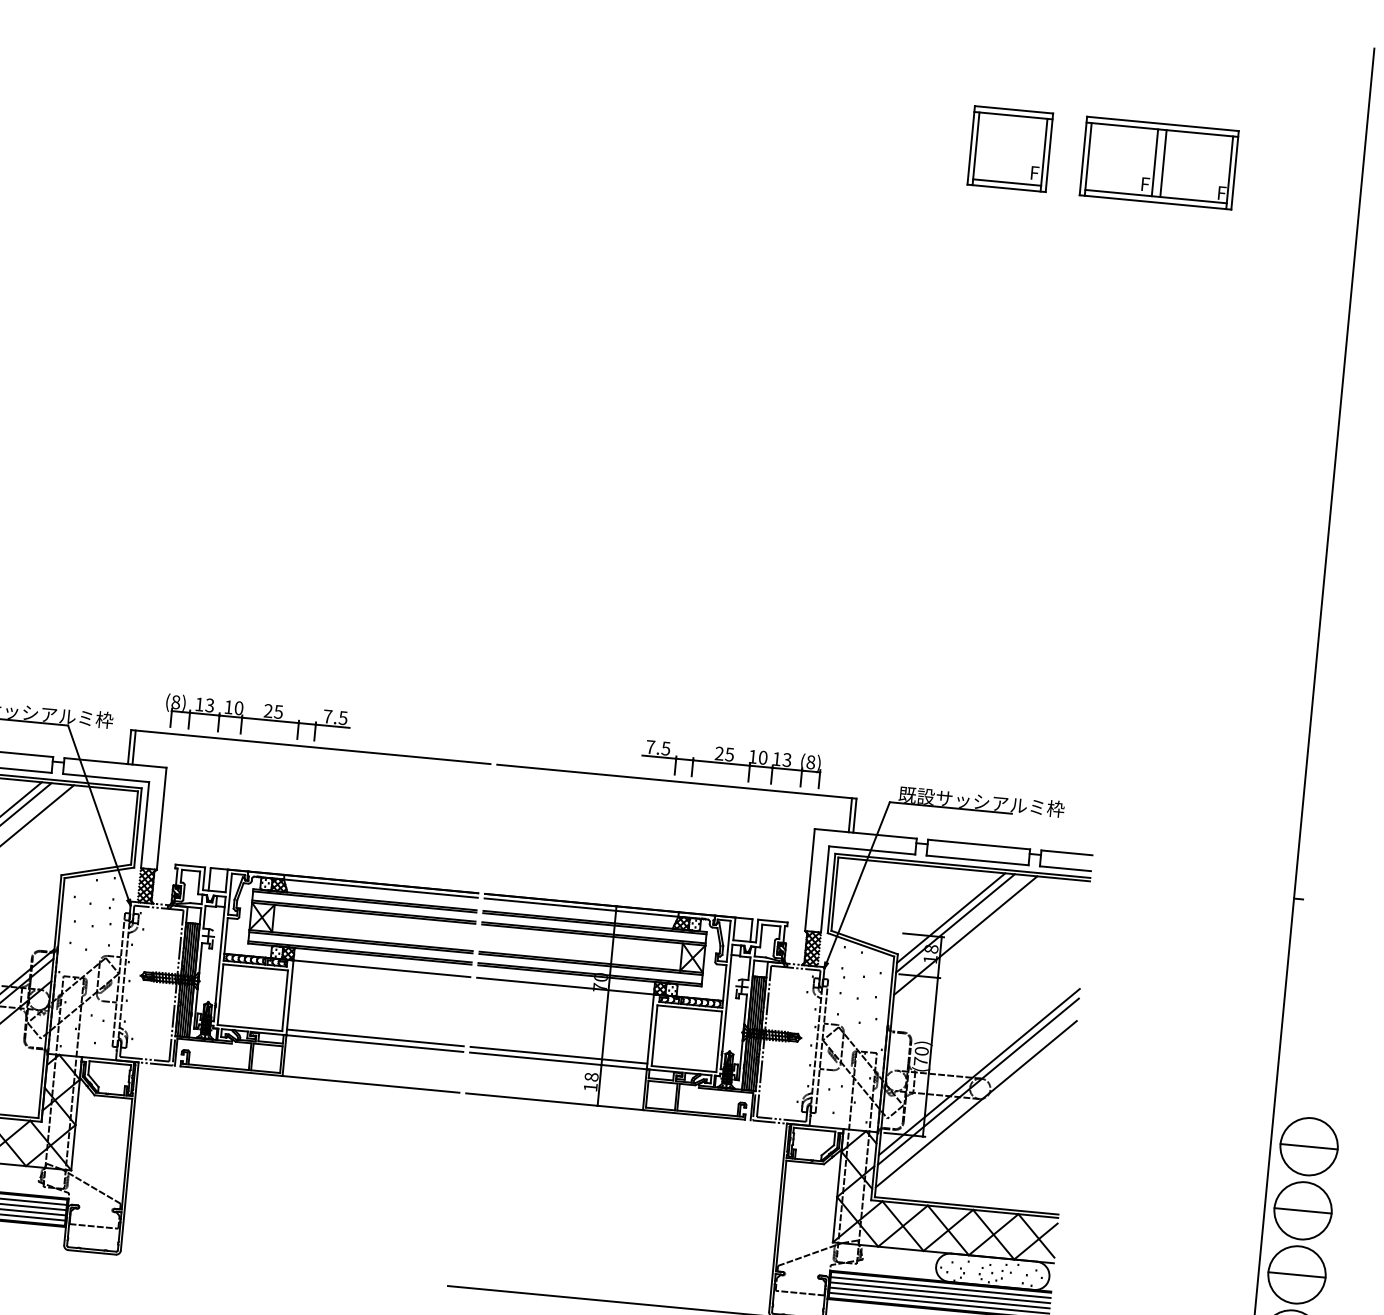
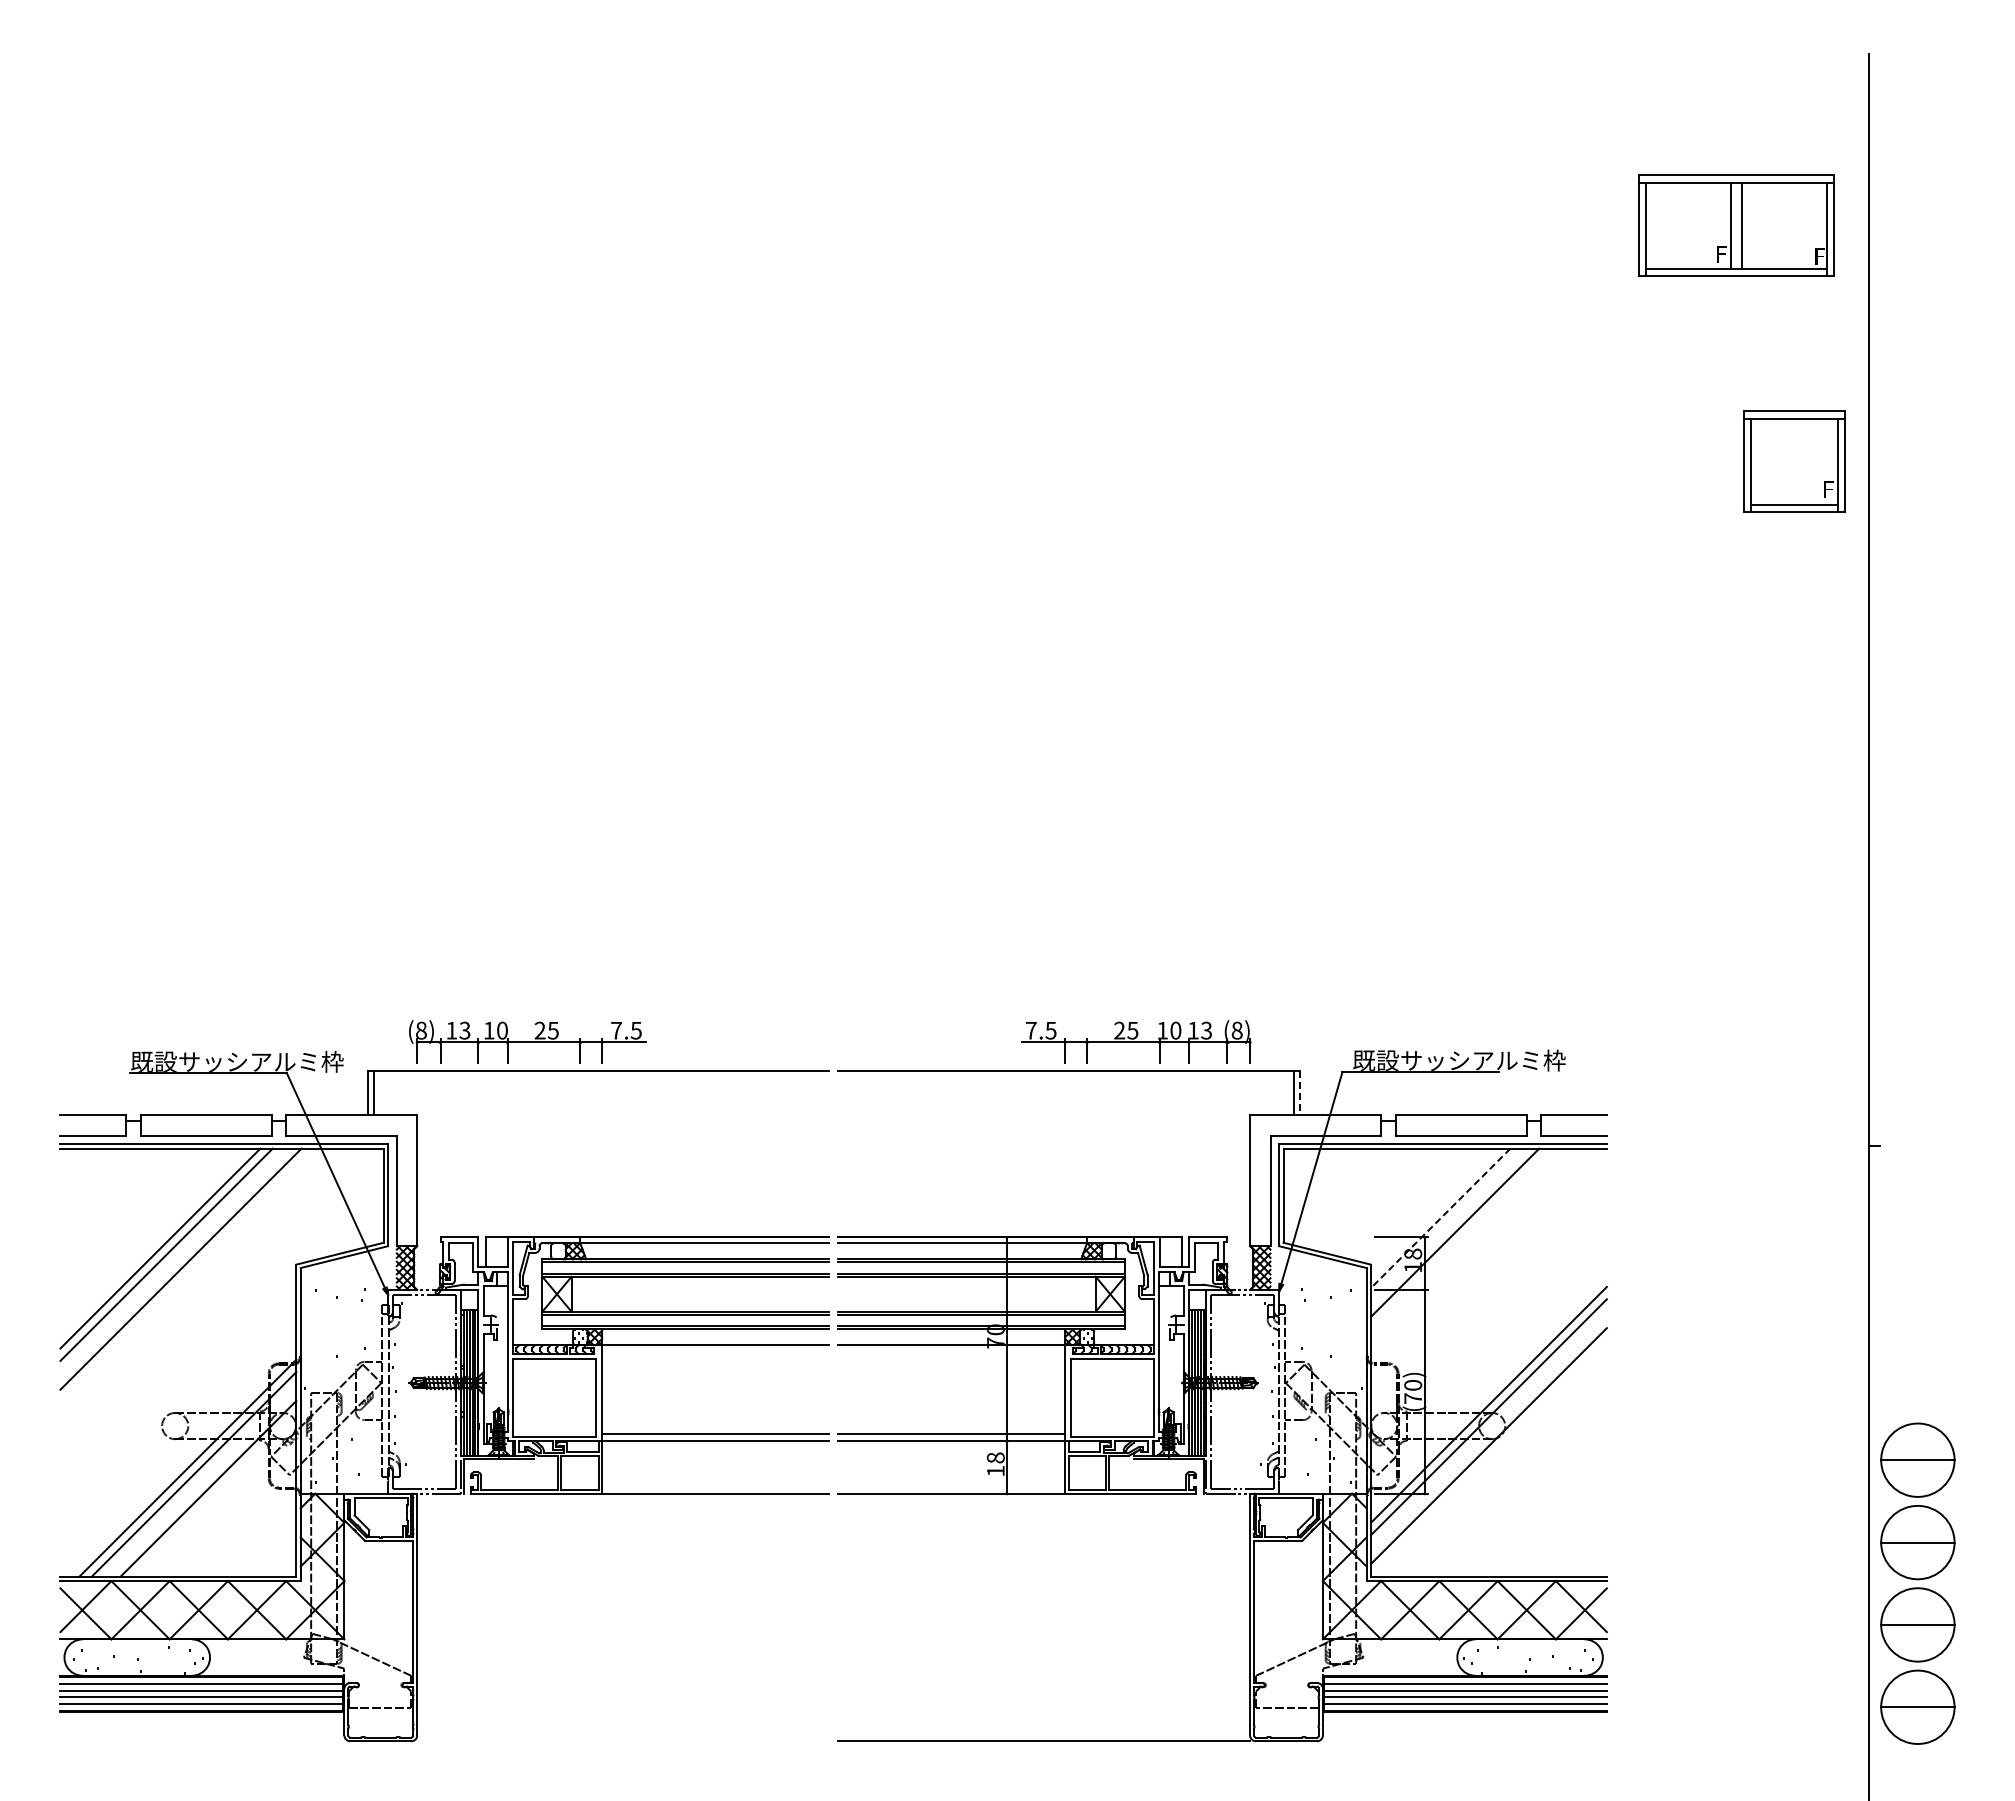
part: (1010, 148) -> (1794, 461), moved
part: (1159, 162) -> (1736, 225), moved
line: (854, 815) -> (1299, 1093), solid -> dashed
line: (951, 917) -> (1434, 1211), removed
line: (955, 923) -> (1440, 1218), solid -> dashed

